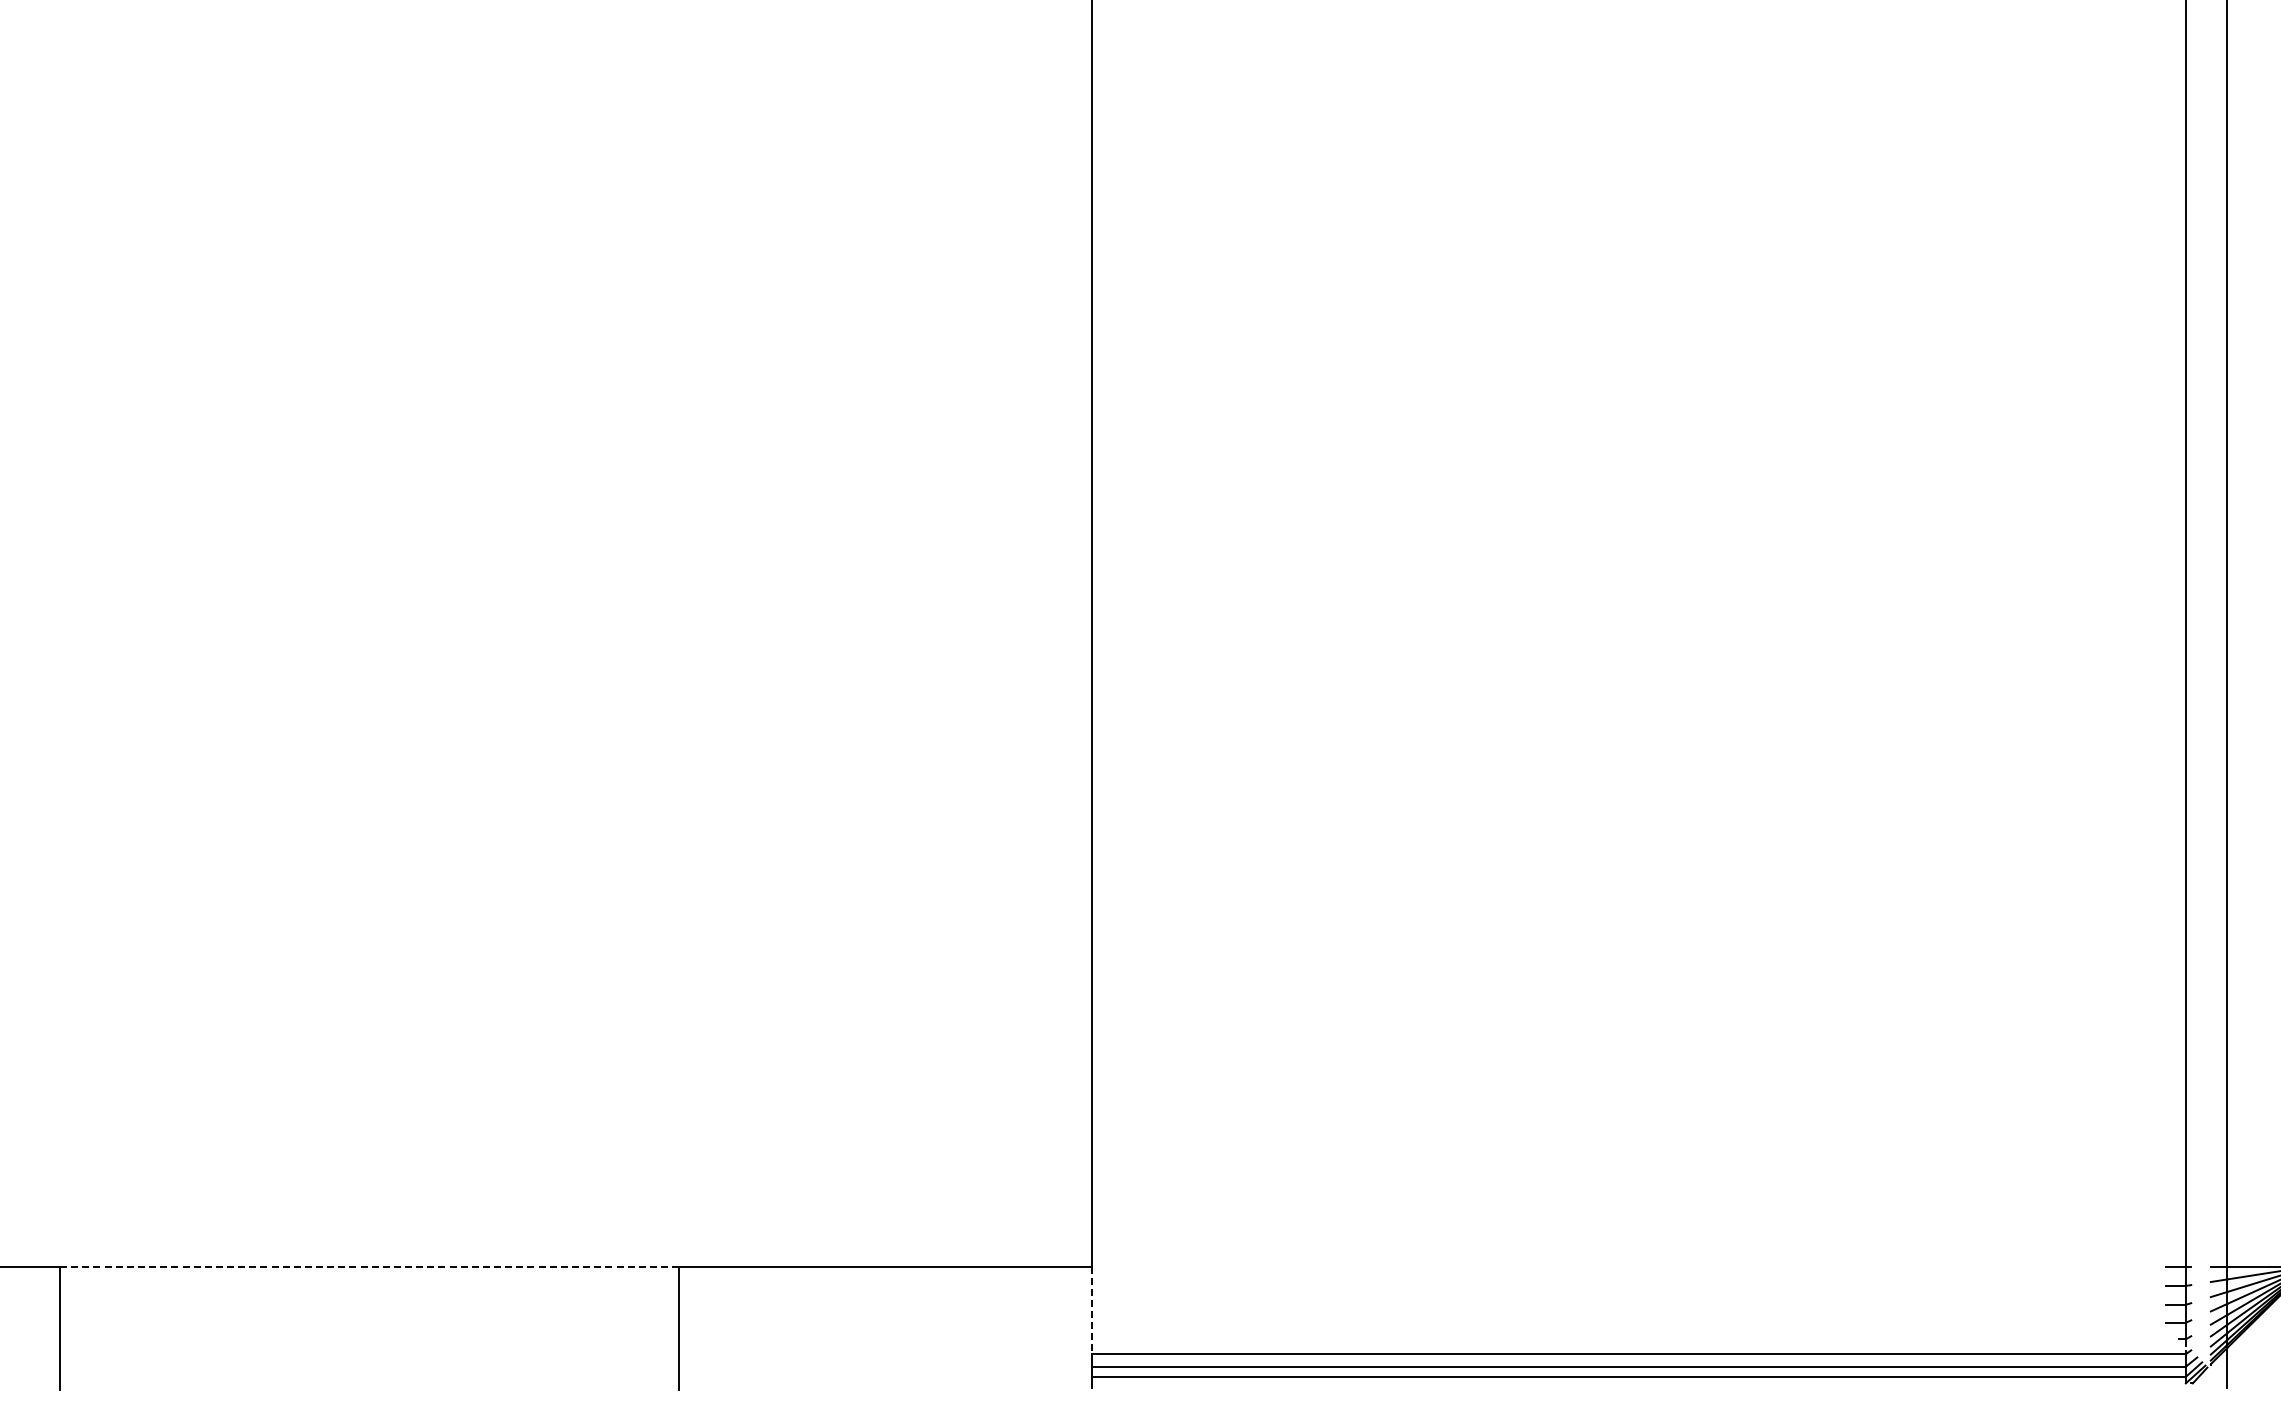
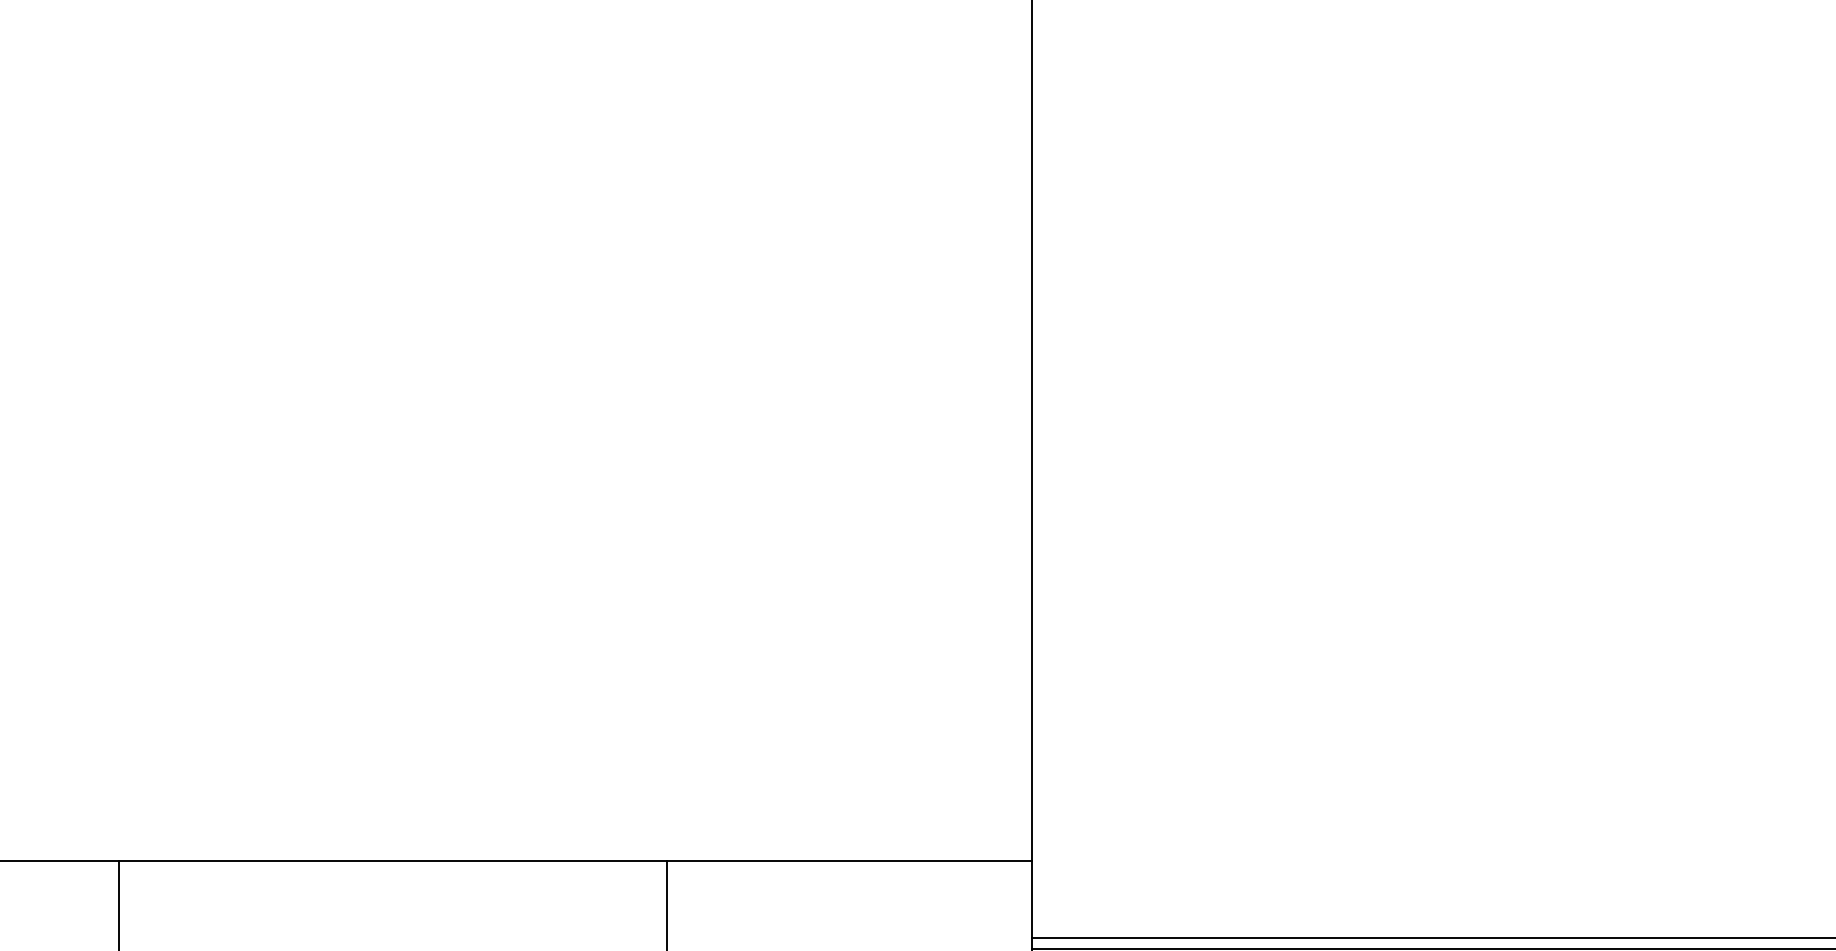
line: (369, 1266) -> (393, 860), dashed -> solid
line: (1091, 1310) -> (1032, 899), dashed -> solid

